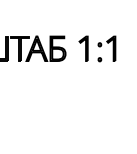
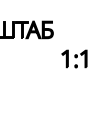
part: (97, 48) -> (74, 58), moved

